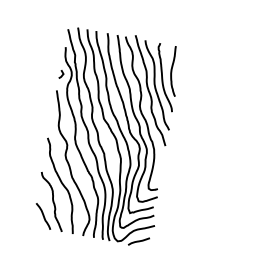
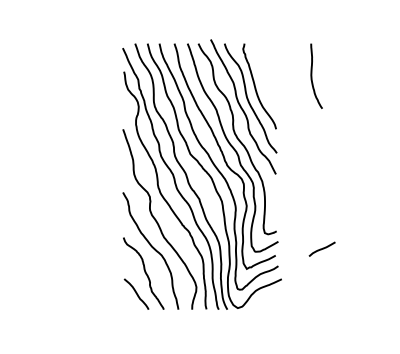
curve: (172, 70) -> (312, 75), moved
curve: (62, 74) -> (126, 107), removed
line: (138, 240) -> (321, 248), moved

